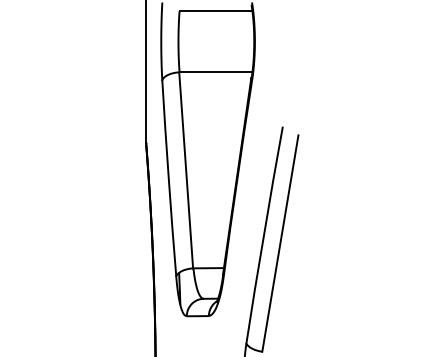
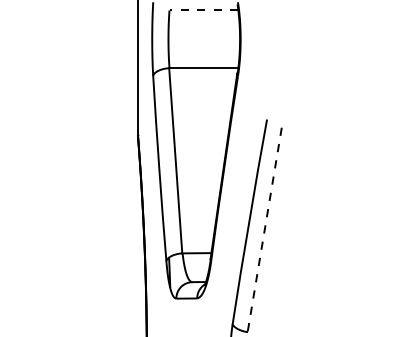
line: (215, 11) -> (203, 10), solid -> dashed
line: (280, 243) -> (264, 229), solid -> dashed

